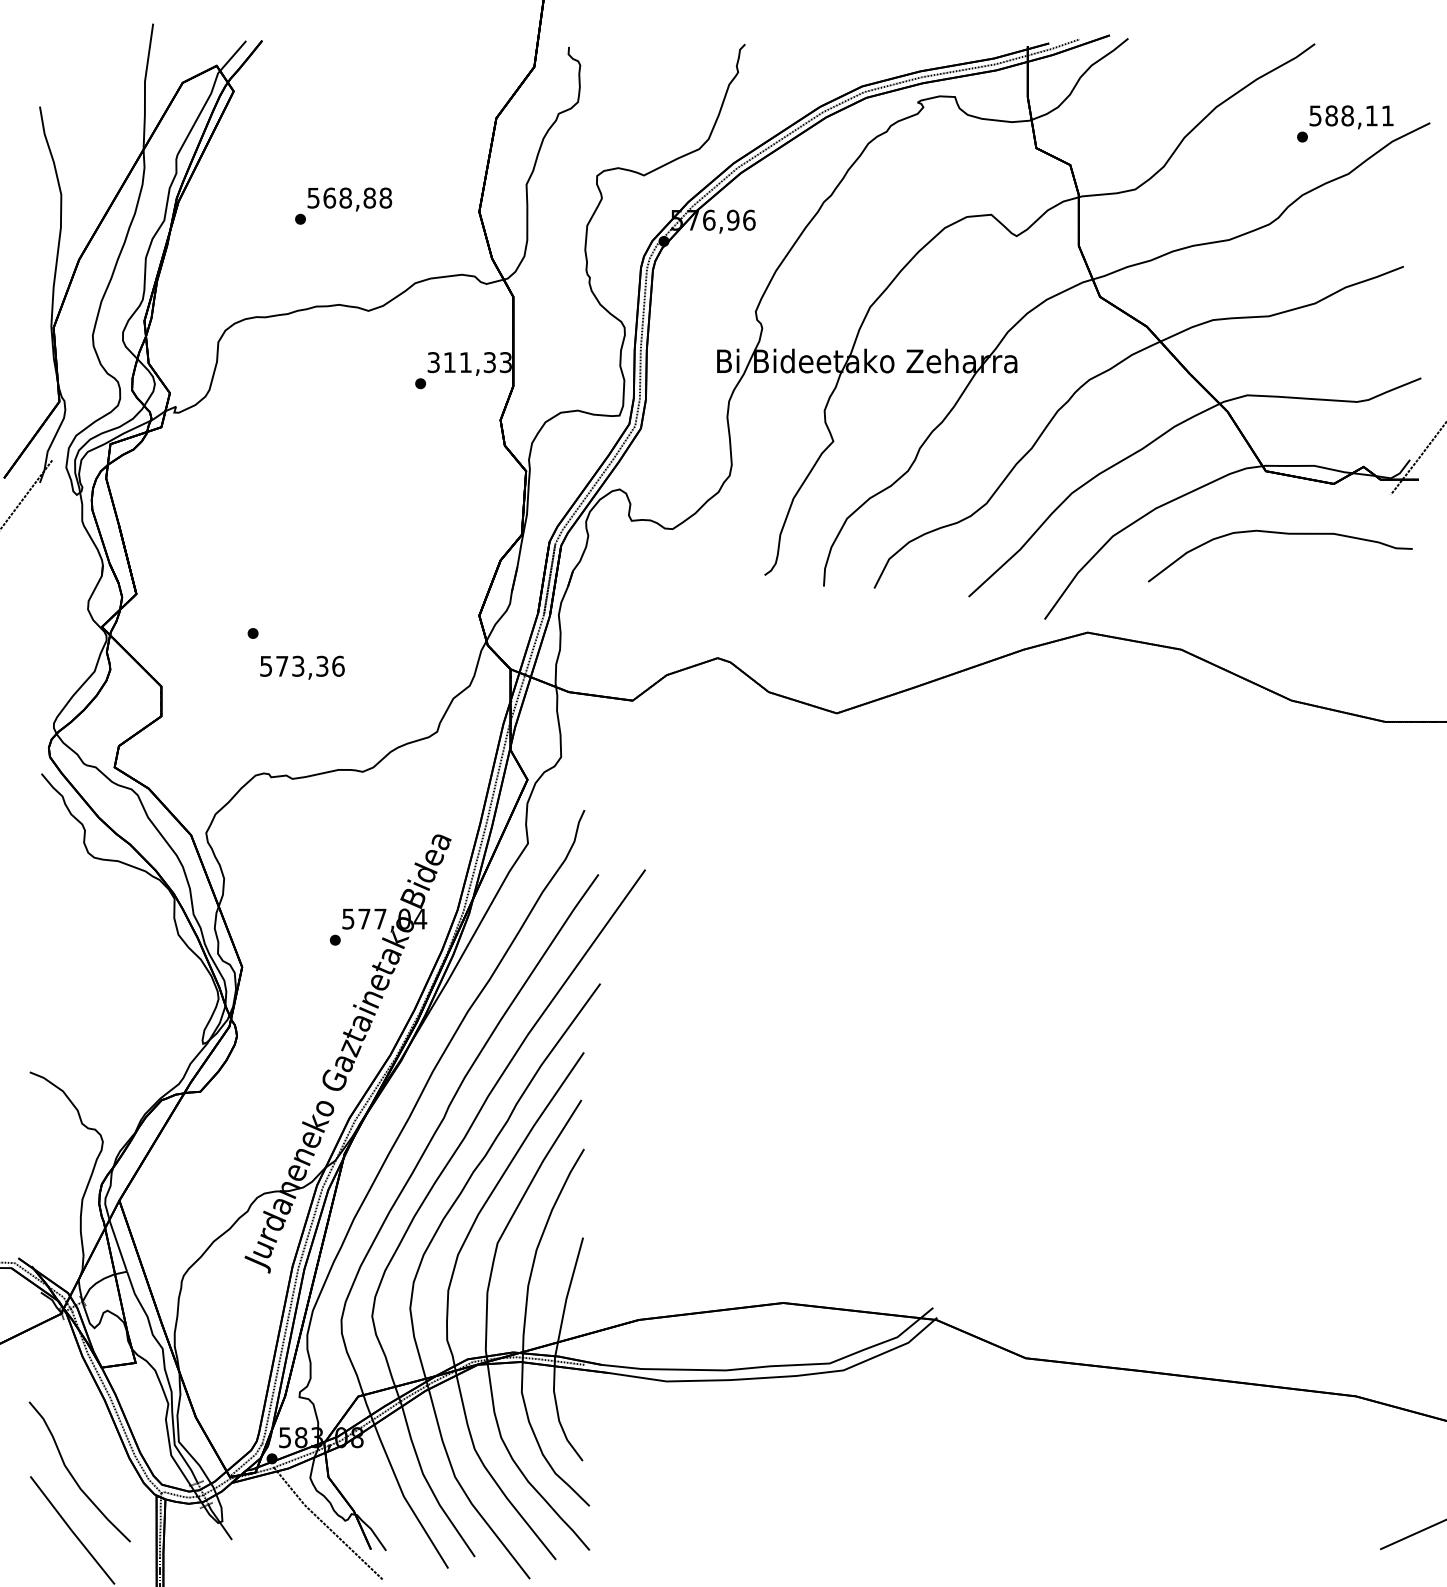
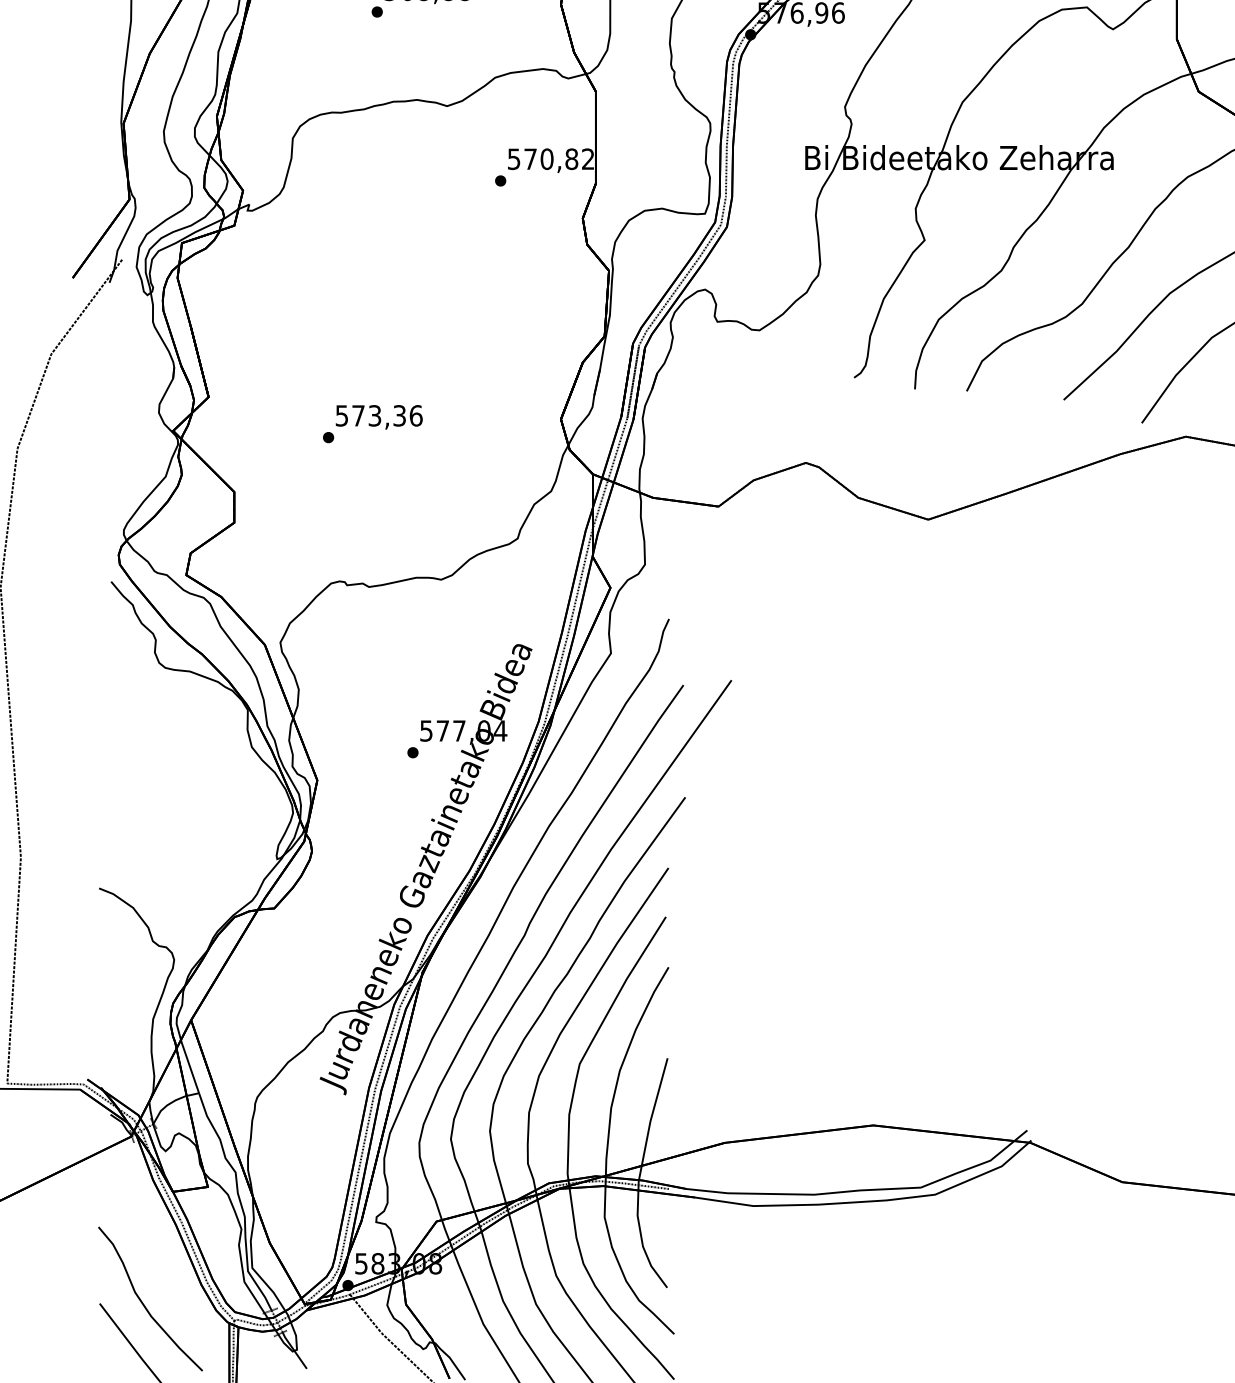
text: (469, 362) -> (550, 159), 311,33 -> 570,82
text: (302, 667) -> (379, 417), moved

